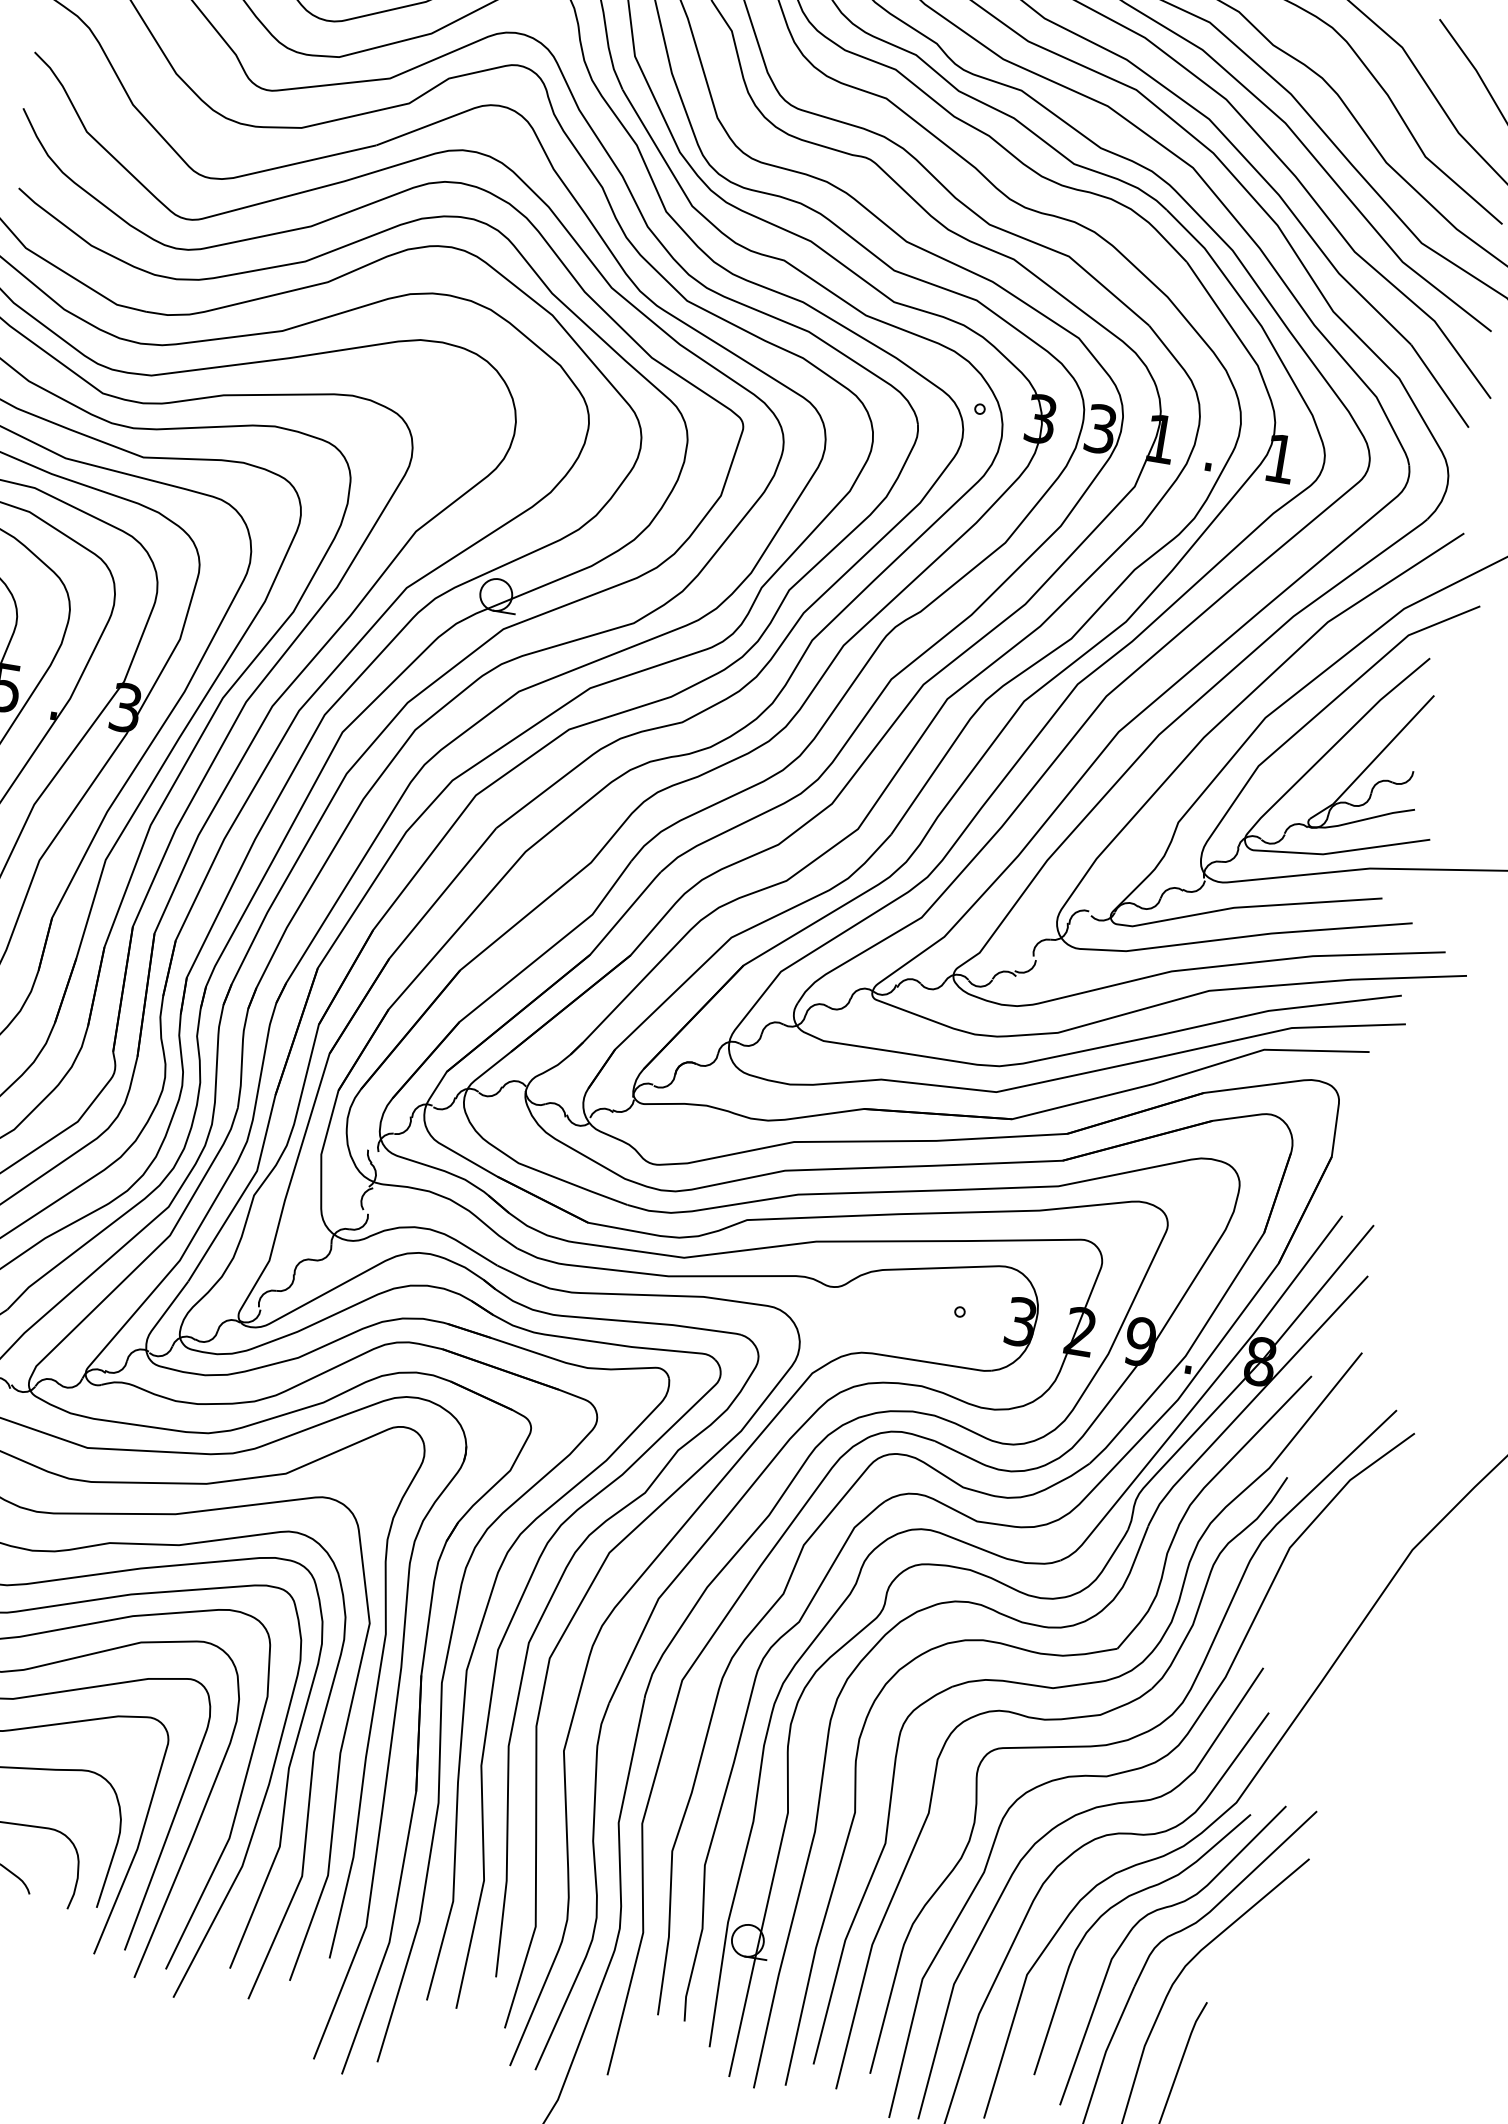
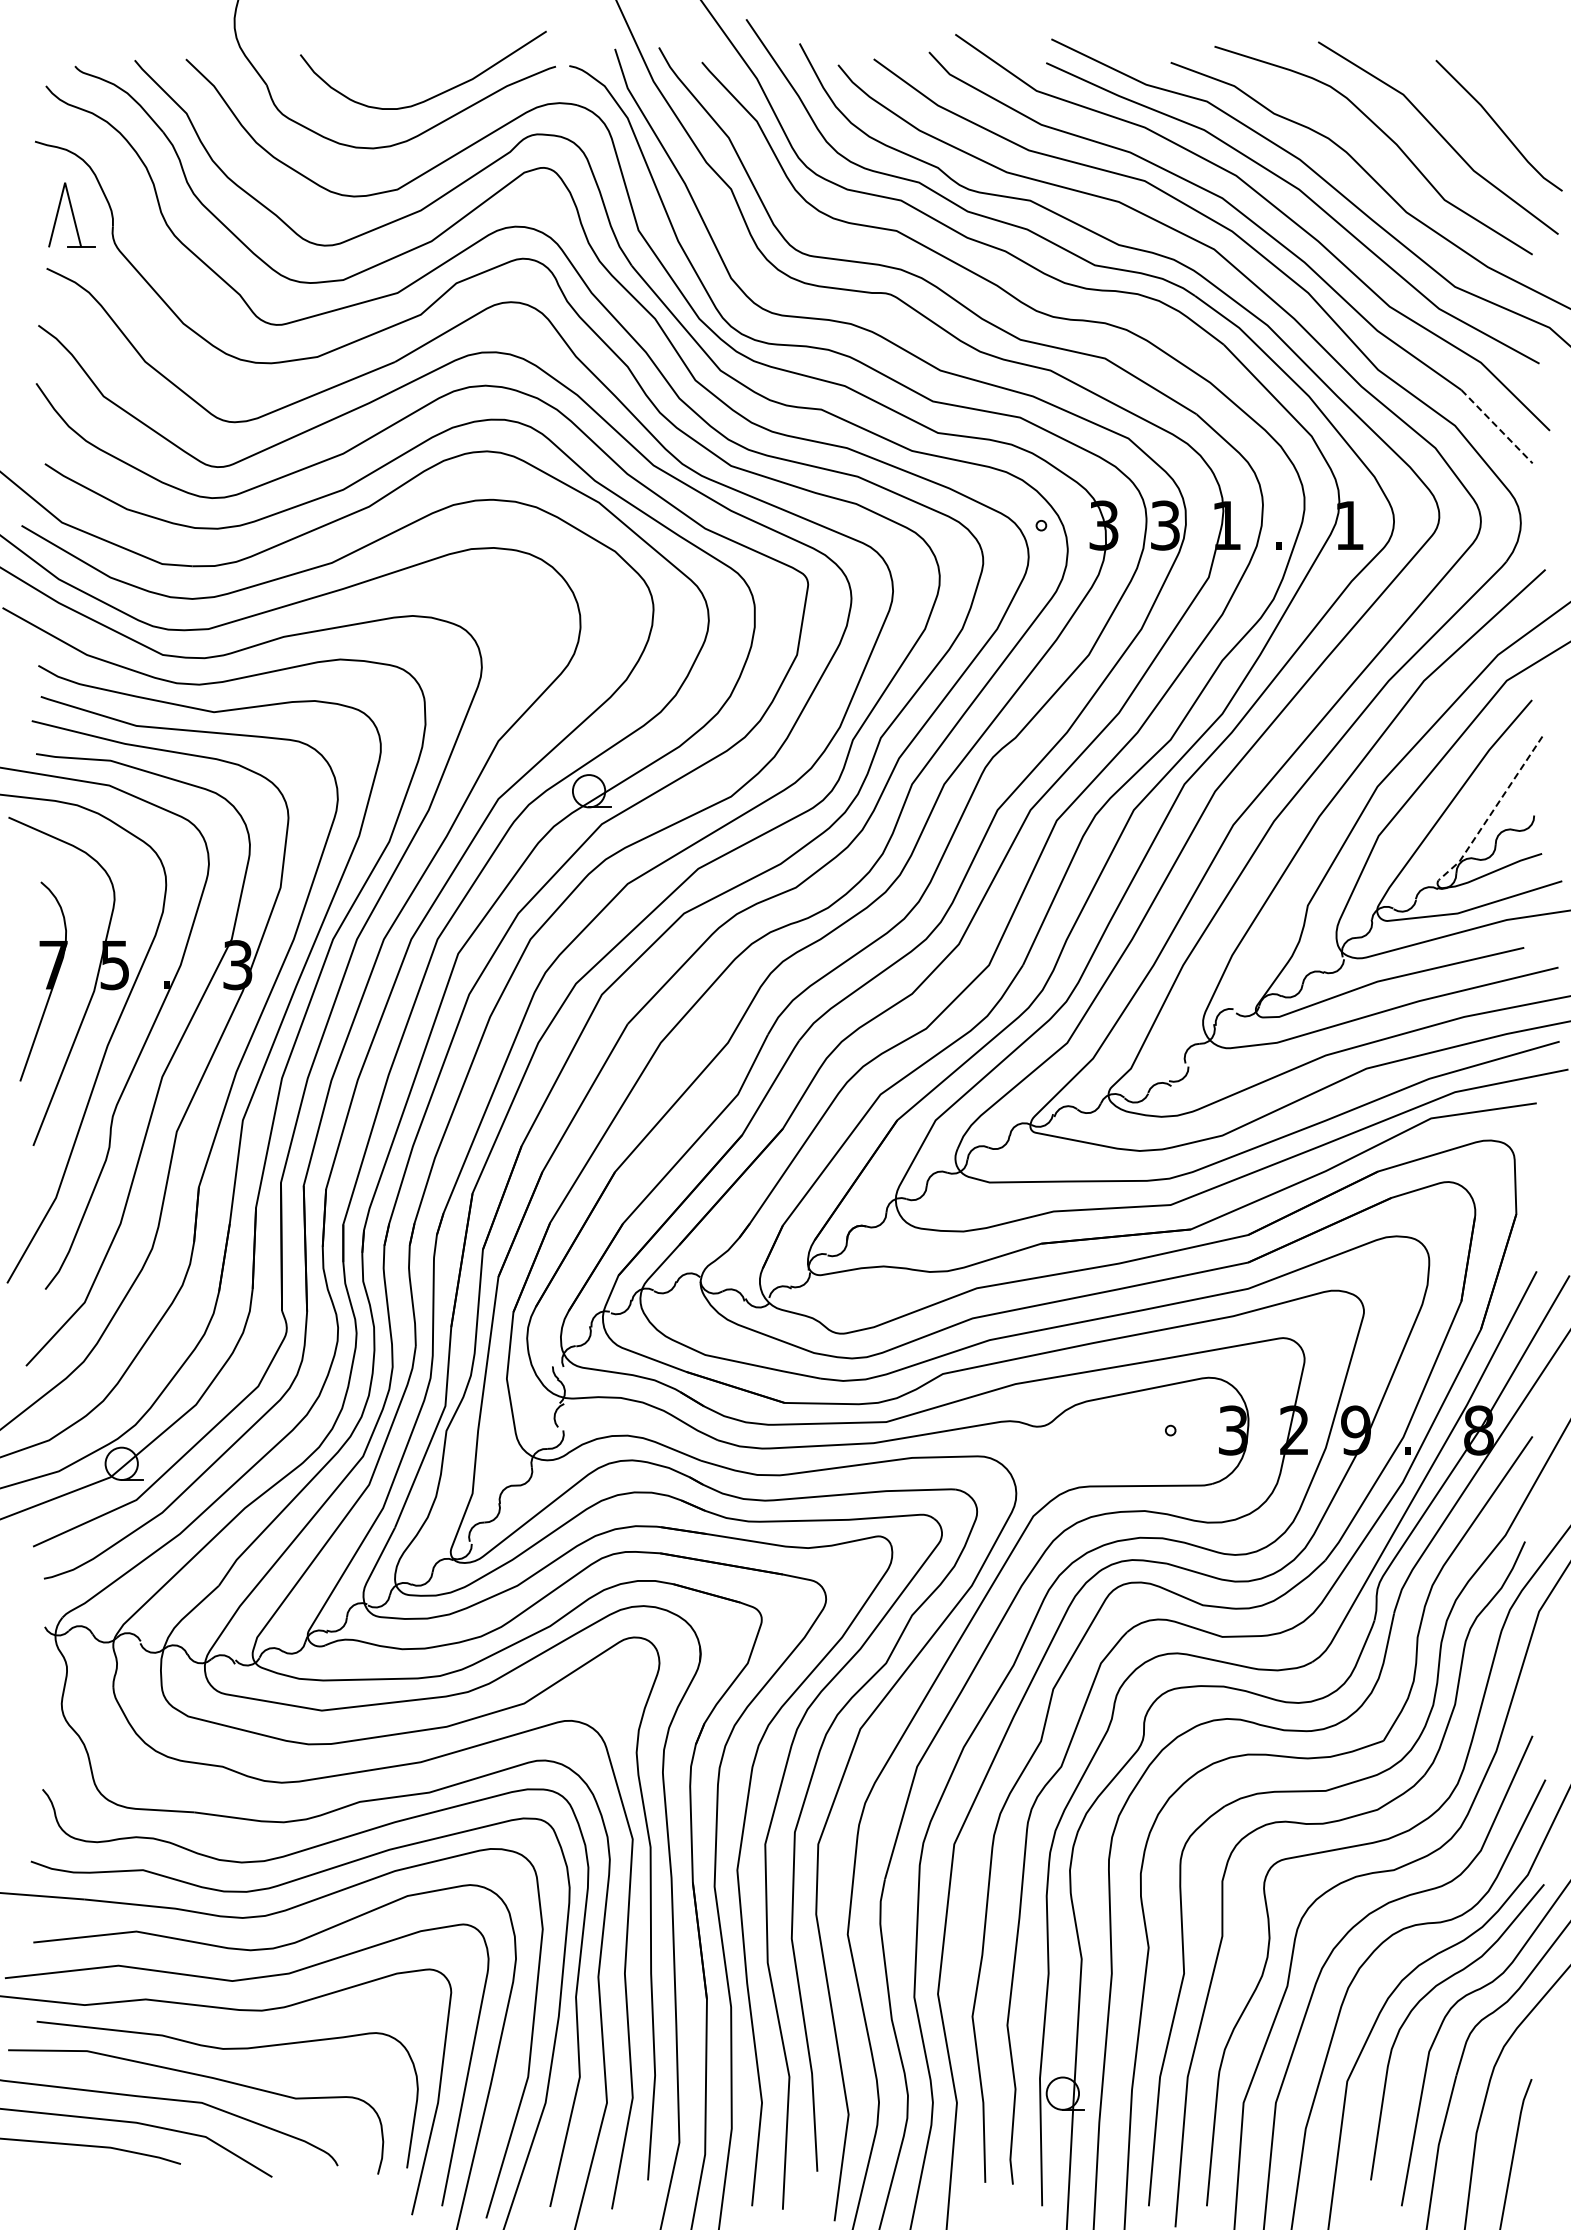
line: (1440, 387) -> (1497, 427), solid -> dashed
line: (1373, 761) -> (1492, 812), solid -> dashed

